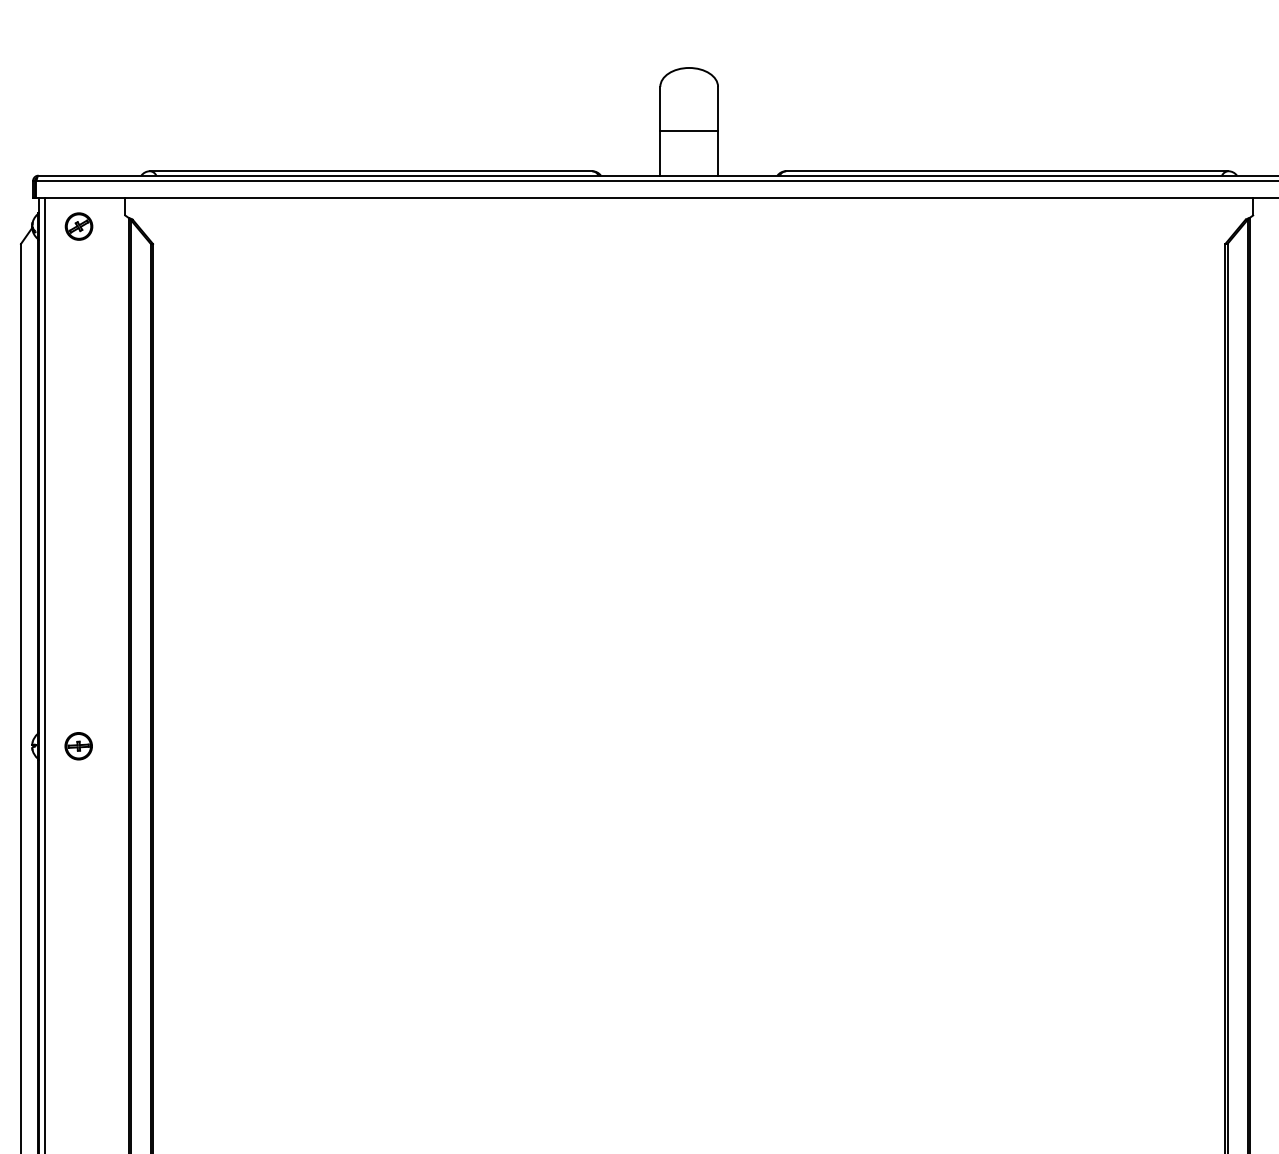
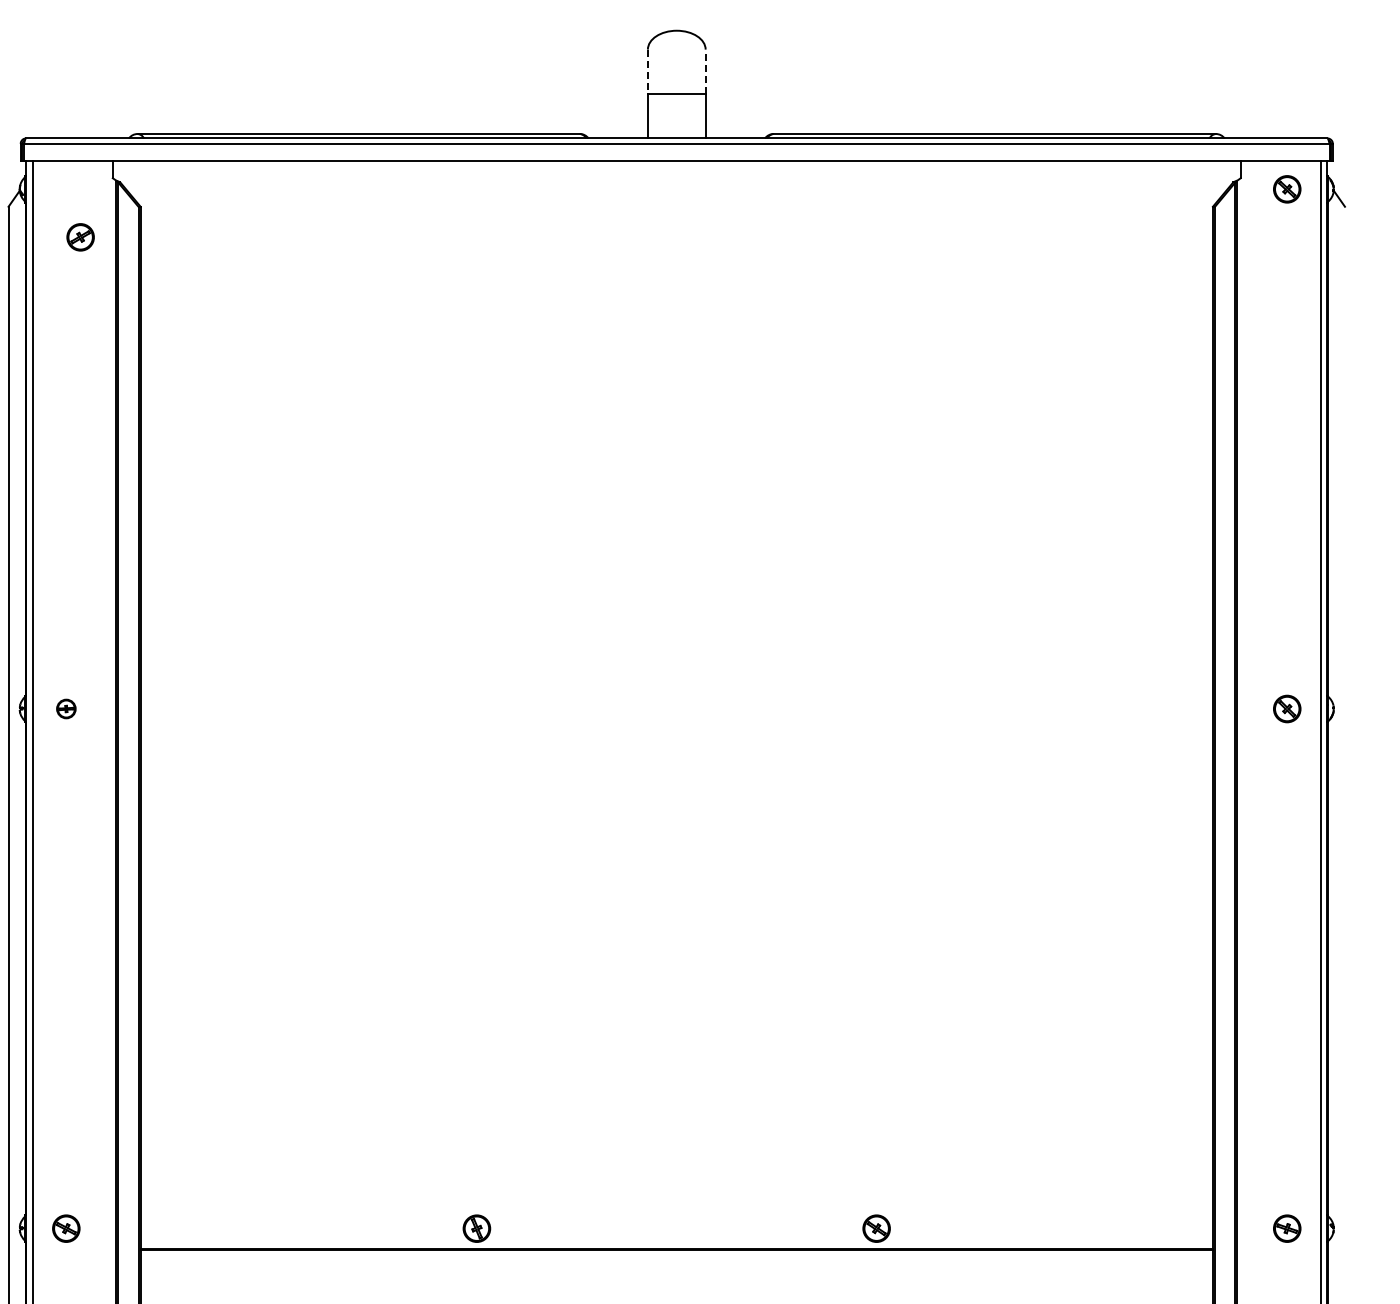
line: (717, 108) -> (705, 71), solid -> dashed
line: (659, 109) -> (647, 72), solid -> dashed
part: (78, 226) -> (80, 237), moved
part: (78, 745) -> (66, 708), size x0.7

